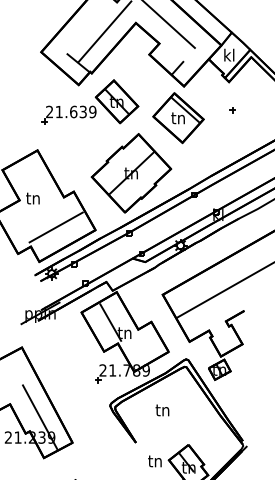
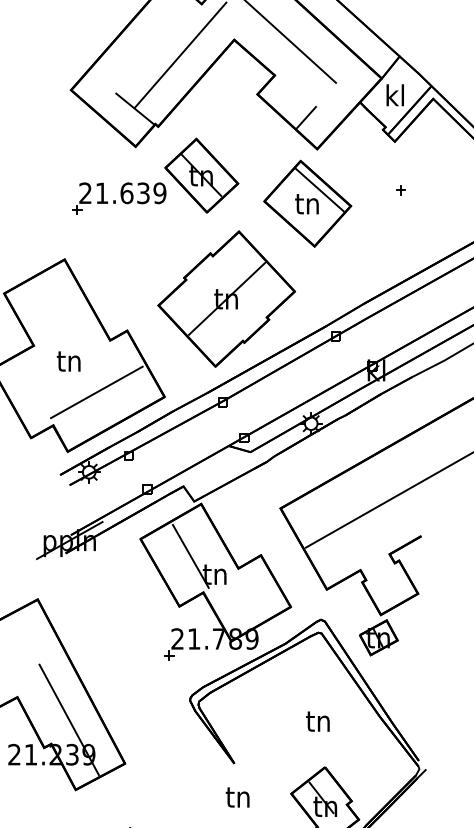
text: (32, 198) -> (68, 361), moved
text: (162, 410) -> (318, 721), moved
text: (154, 461) -> (237, 797), moved

